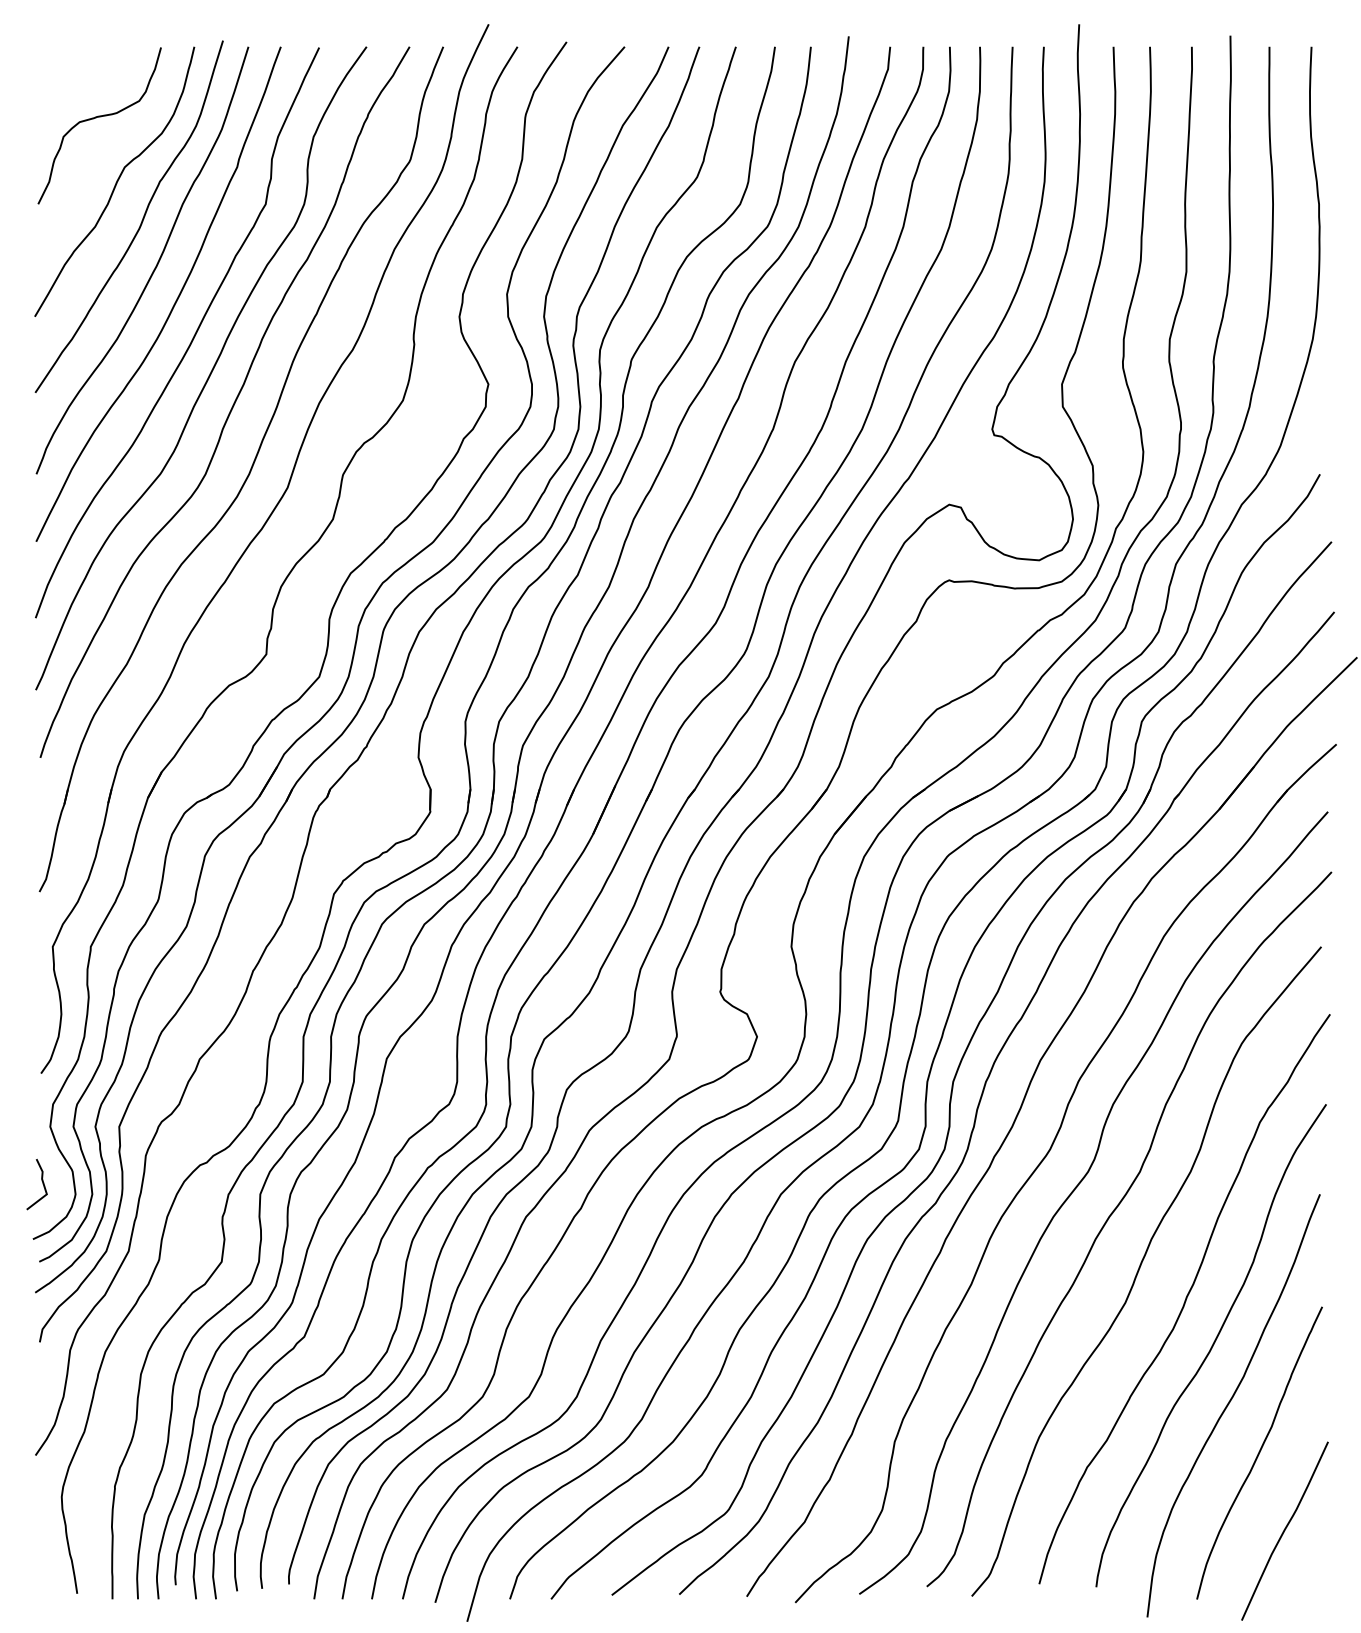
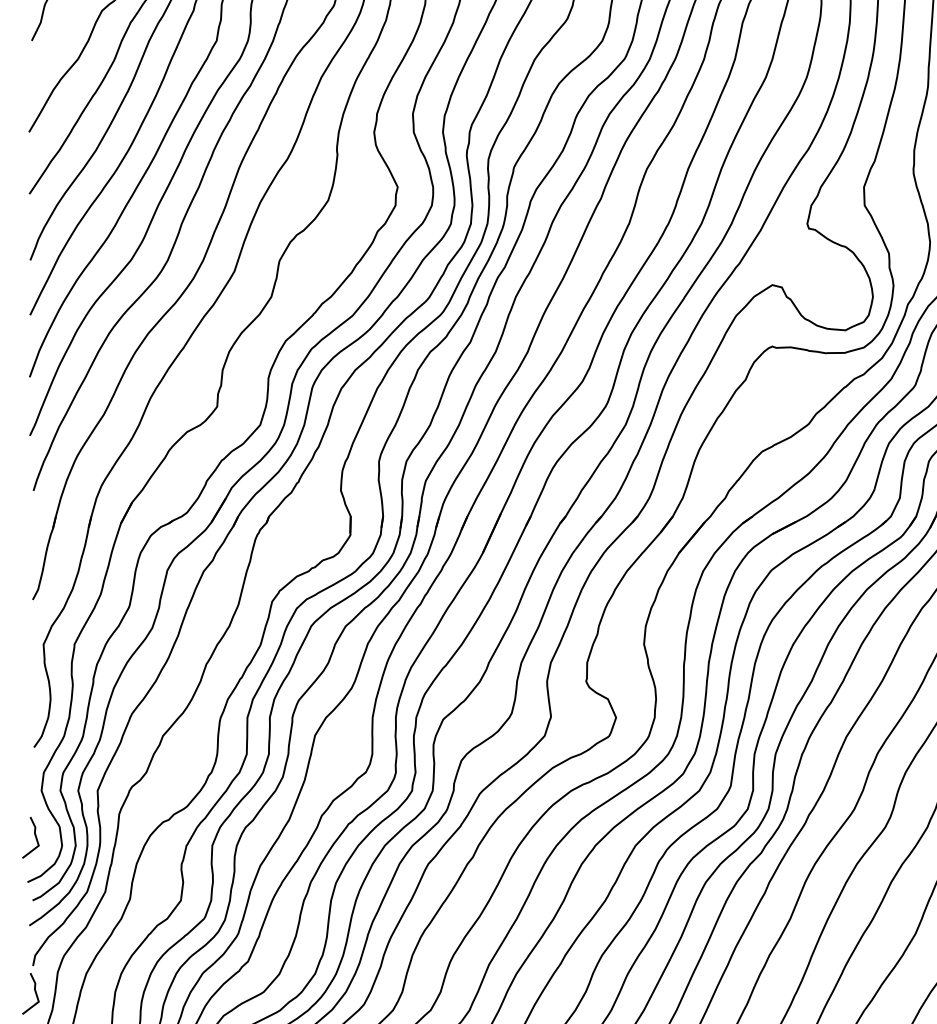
line: (41, 1373) -> (34, 991), added

